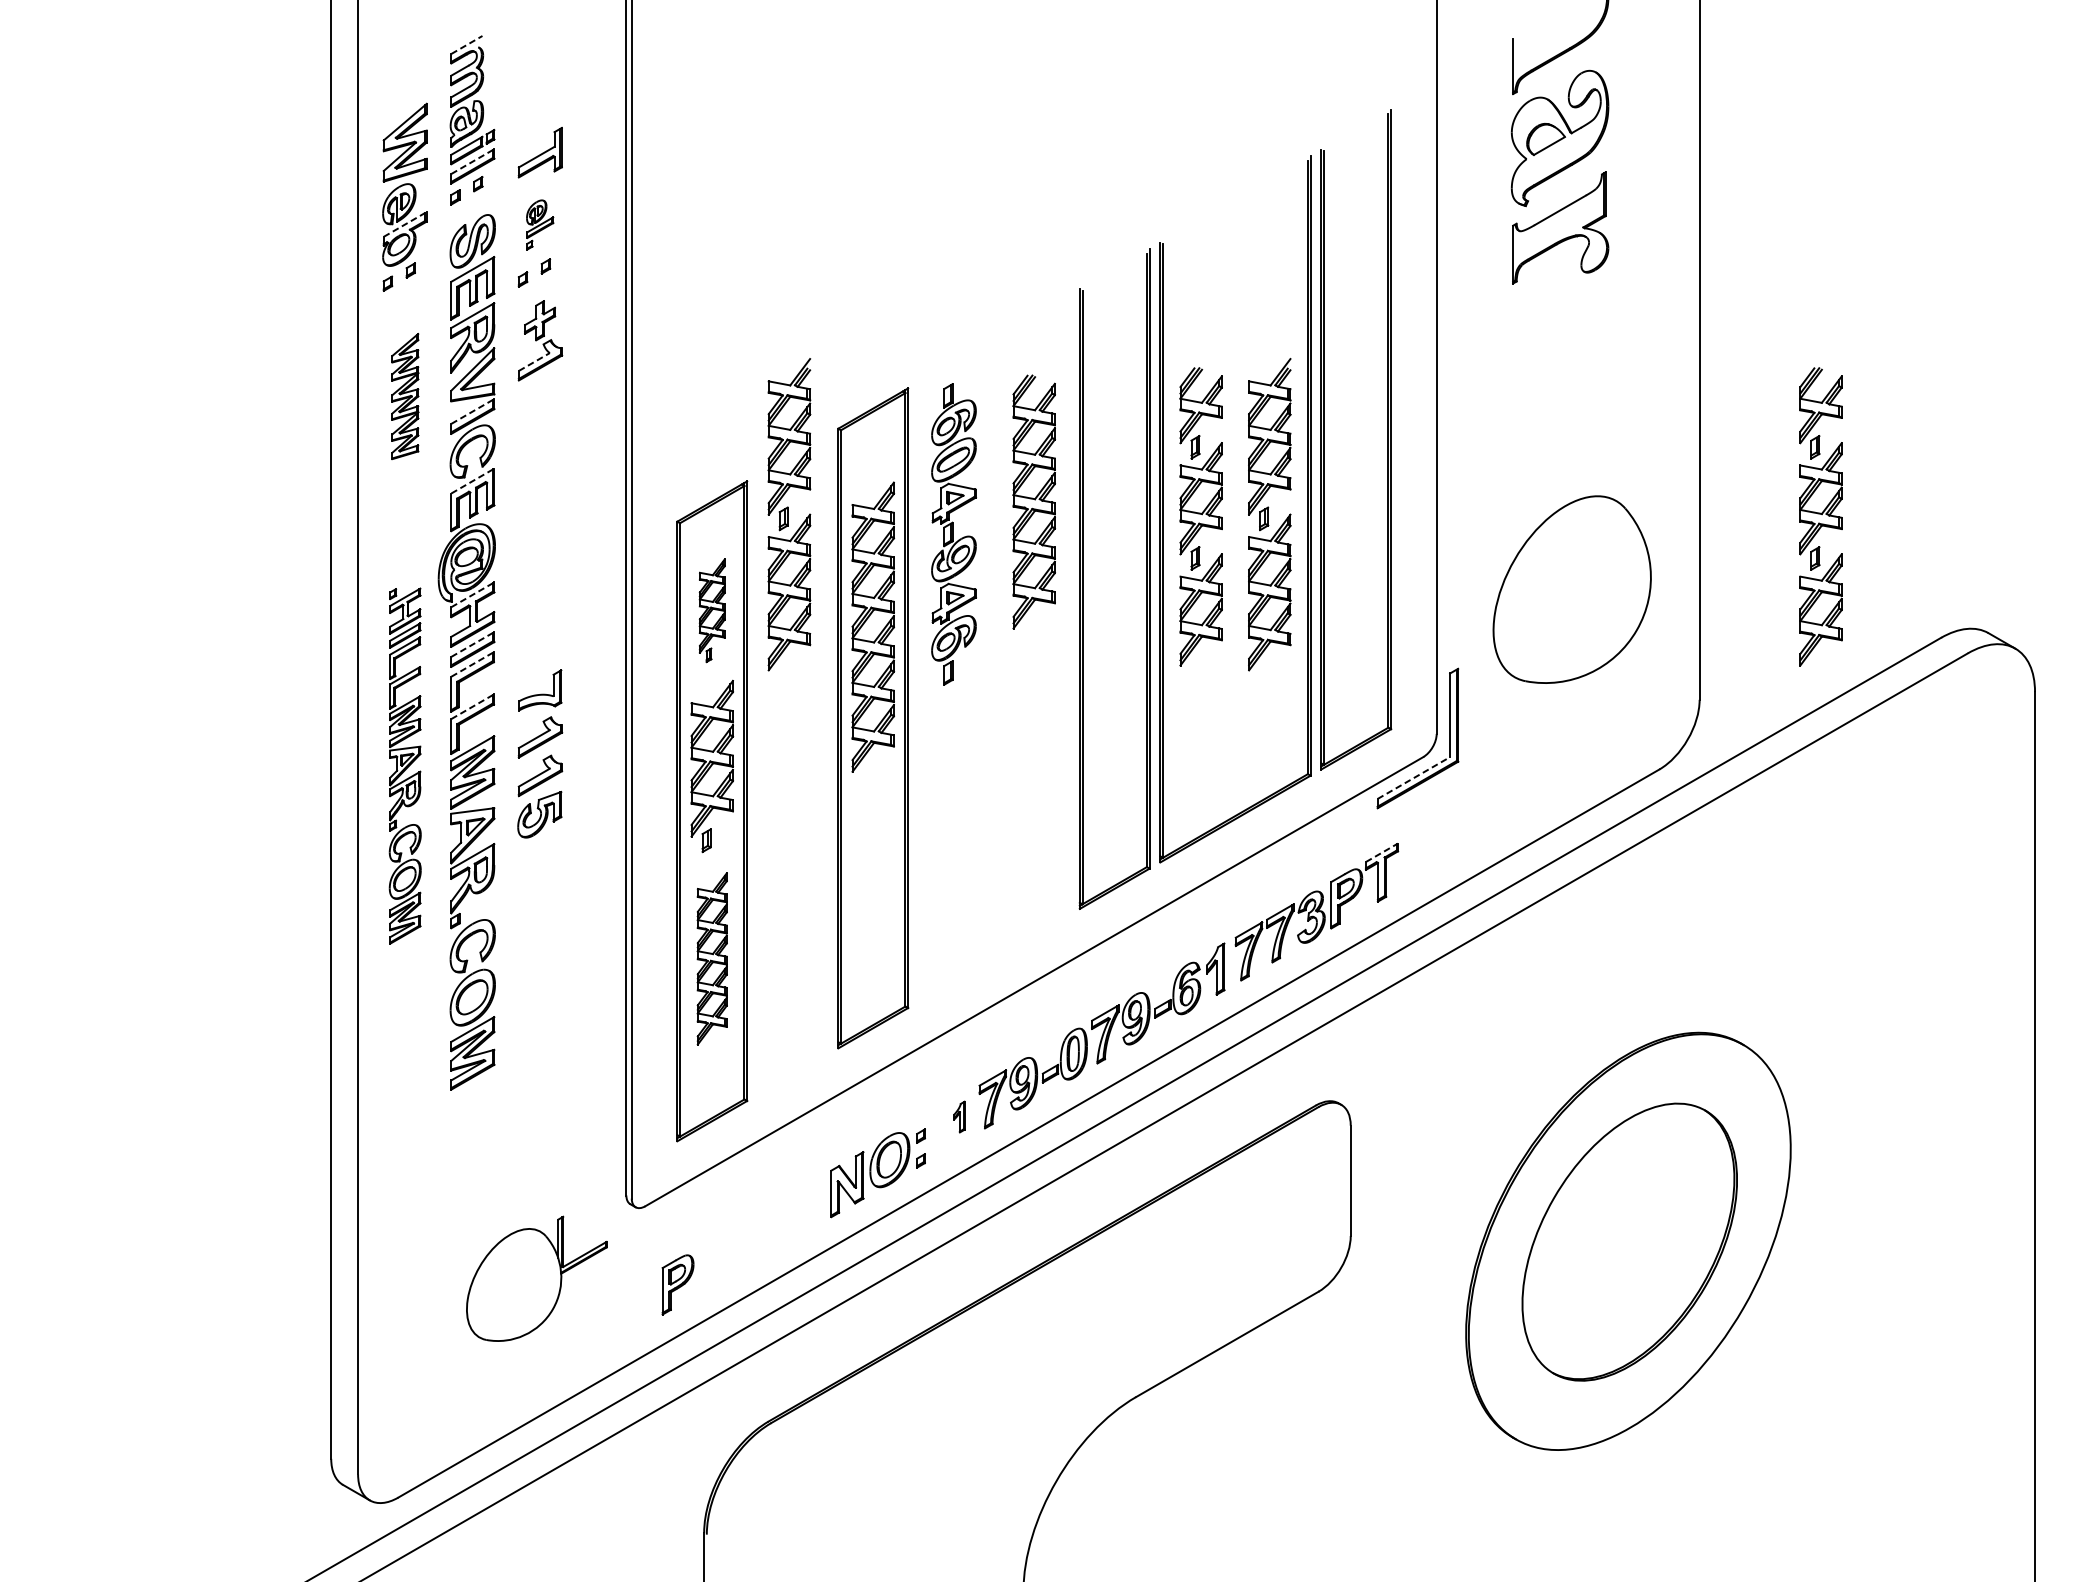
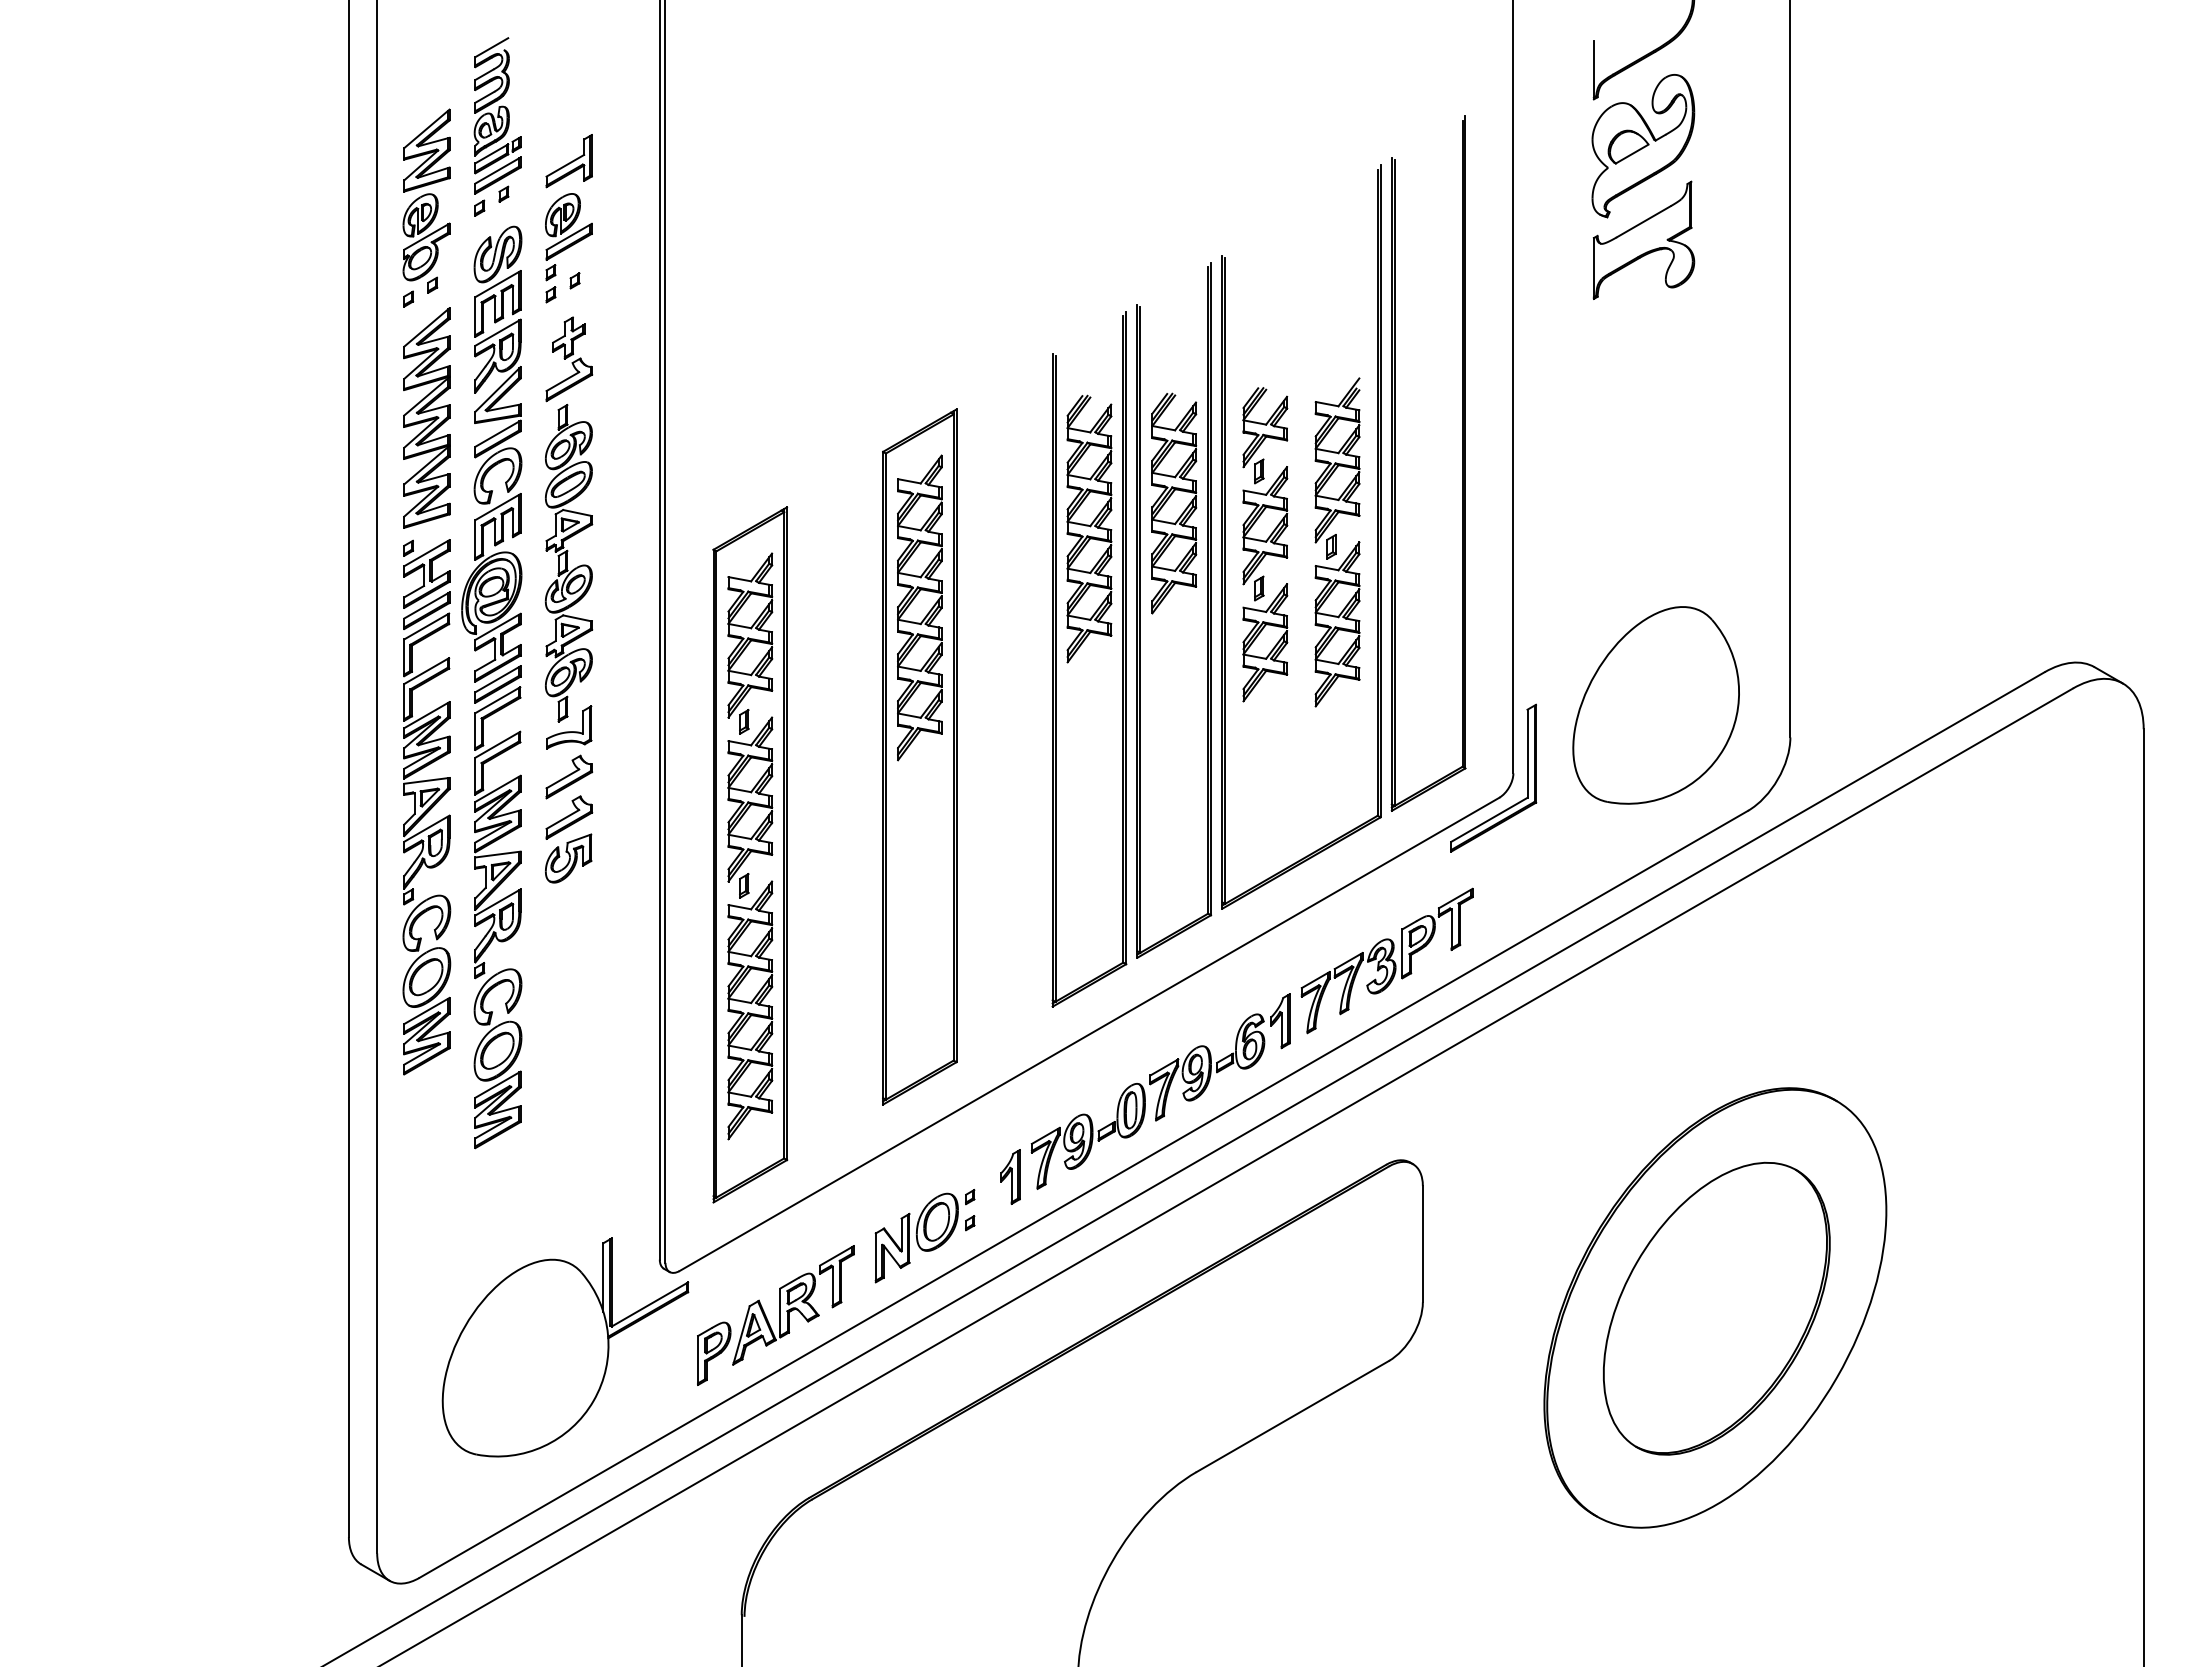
line: (466, 44) -> (491, 47), dashed -> solid
line: (473, 161) -> (498, 170), dashed -> solid
line: (405, 224) -> (427, 236), dashed -> solid
part: (539, 225) -> (568, 237), size x1.67
line: (534, 361) -> (562, 381), dashed -> solid
part: (404, 396) -> (426, 417), size x1.67
line: (473, 411) -> (498, 433), dashed -> solid
part: (1114, 477) -> (1174, 503), added
line: (473, 480) -> (498, 506), dashed -> solid
part: (789, 514) -> (831, 542), removed
part: (1821, 516) -> (1918, 544), removed
part: (953, 534) -> (568, 563), moved
part: (1571, 589) -> (1655, 705), moved
line: (473, 594) -> (498, 626), dashed -> solid
part: (712, 610) -> (750, 643), size x1.67
part: (866, 622) -> (912, 602), moved
part: (1002, 625) -> (1056, 659), added
line: (473, 643) -> (498, 678), dashed -> solid
line: (472, 664) -> (497, 700), dashed -> solid
line: (472, 706) -> (497, 744), dashed -> solid
part: (404, 766) -> (426, 807), size x1.43
line: (1414, 777) -> (1489, 819), dashed -> solid
line: (1382, 852) -> (1456, 898), dashed -> solid
part: (712, 959) -> (750, 1010), size x1.43
part: (959, 1116) -> (1010, 1176), size x1.67
part: (753, 1239) -> (793, 1305), added
part: (536, 1278) -> (565, 1347), size x1.67

